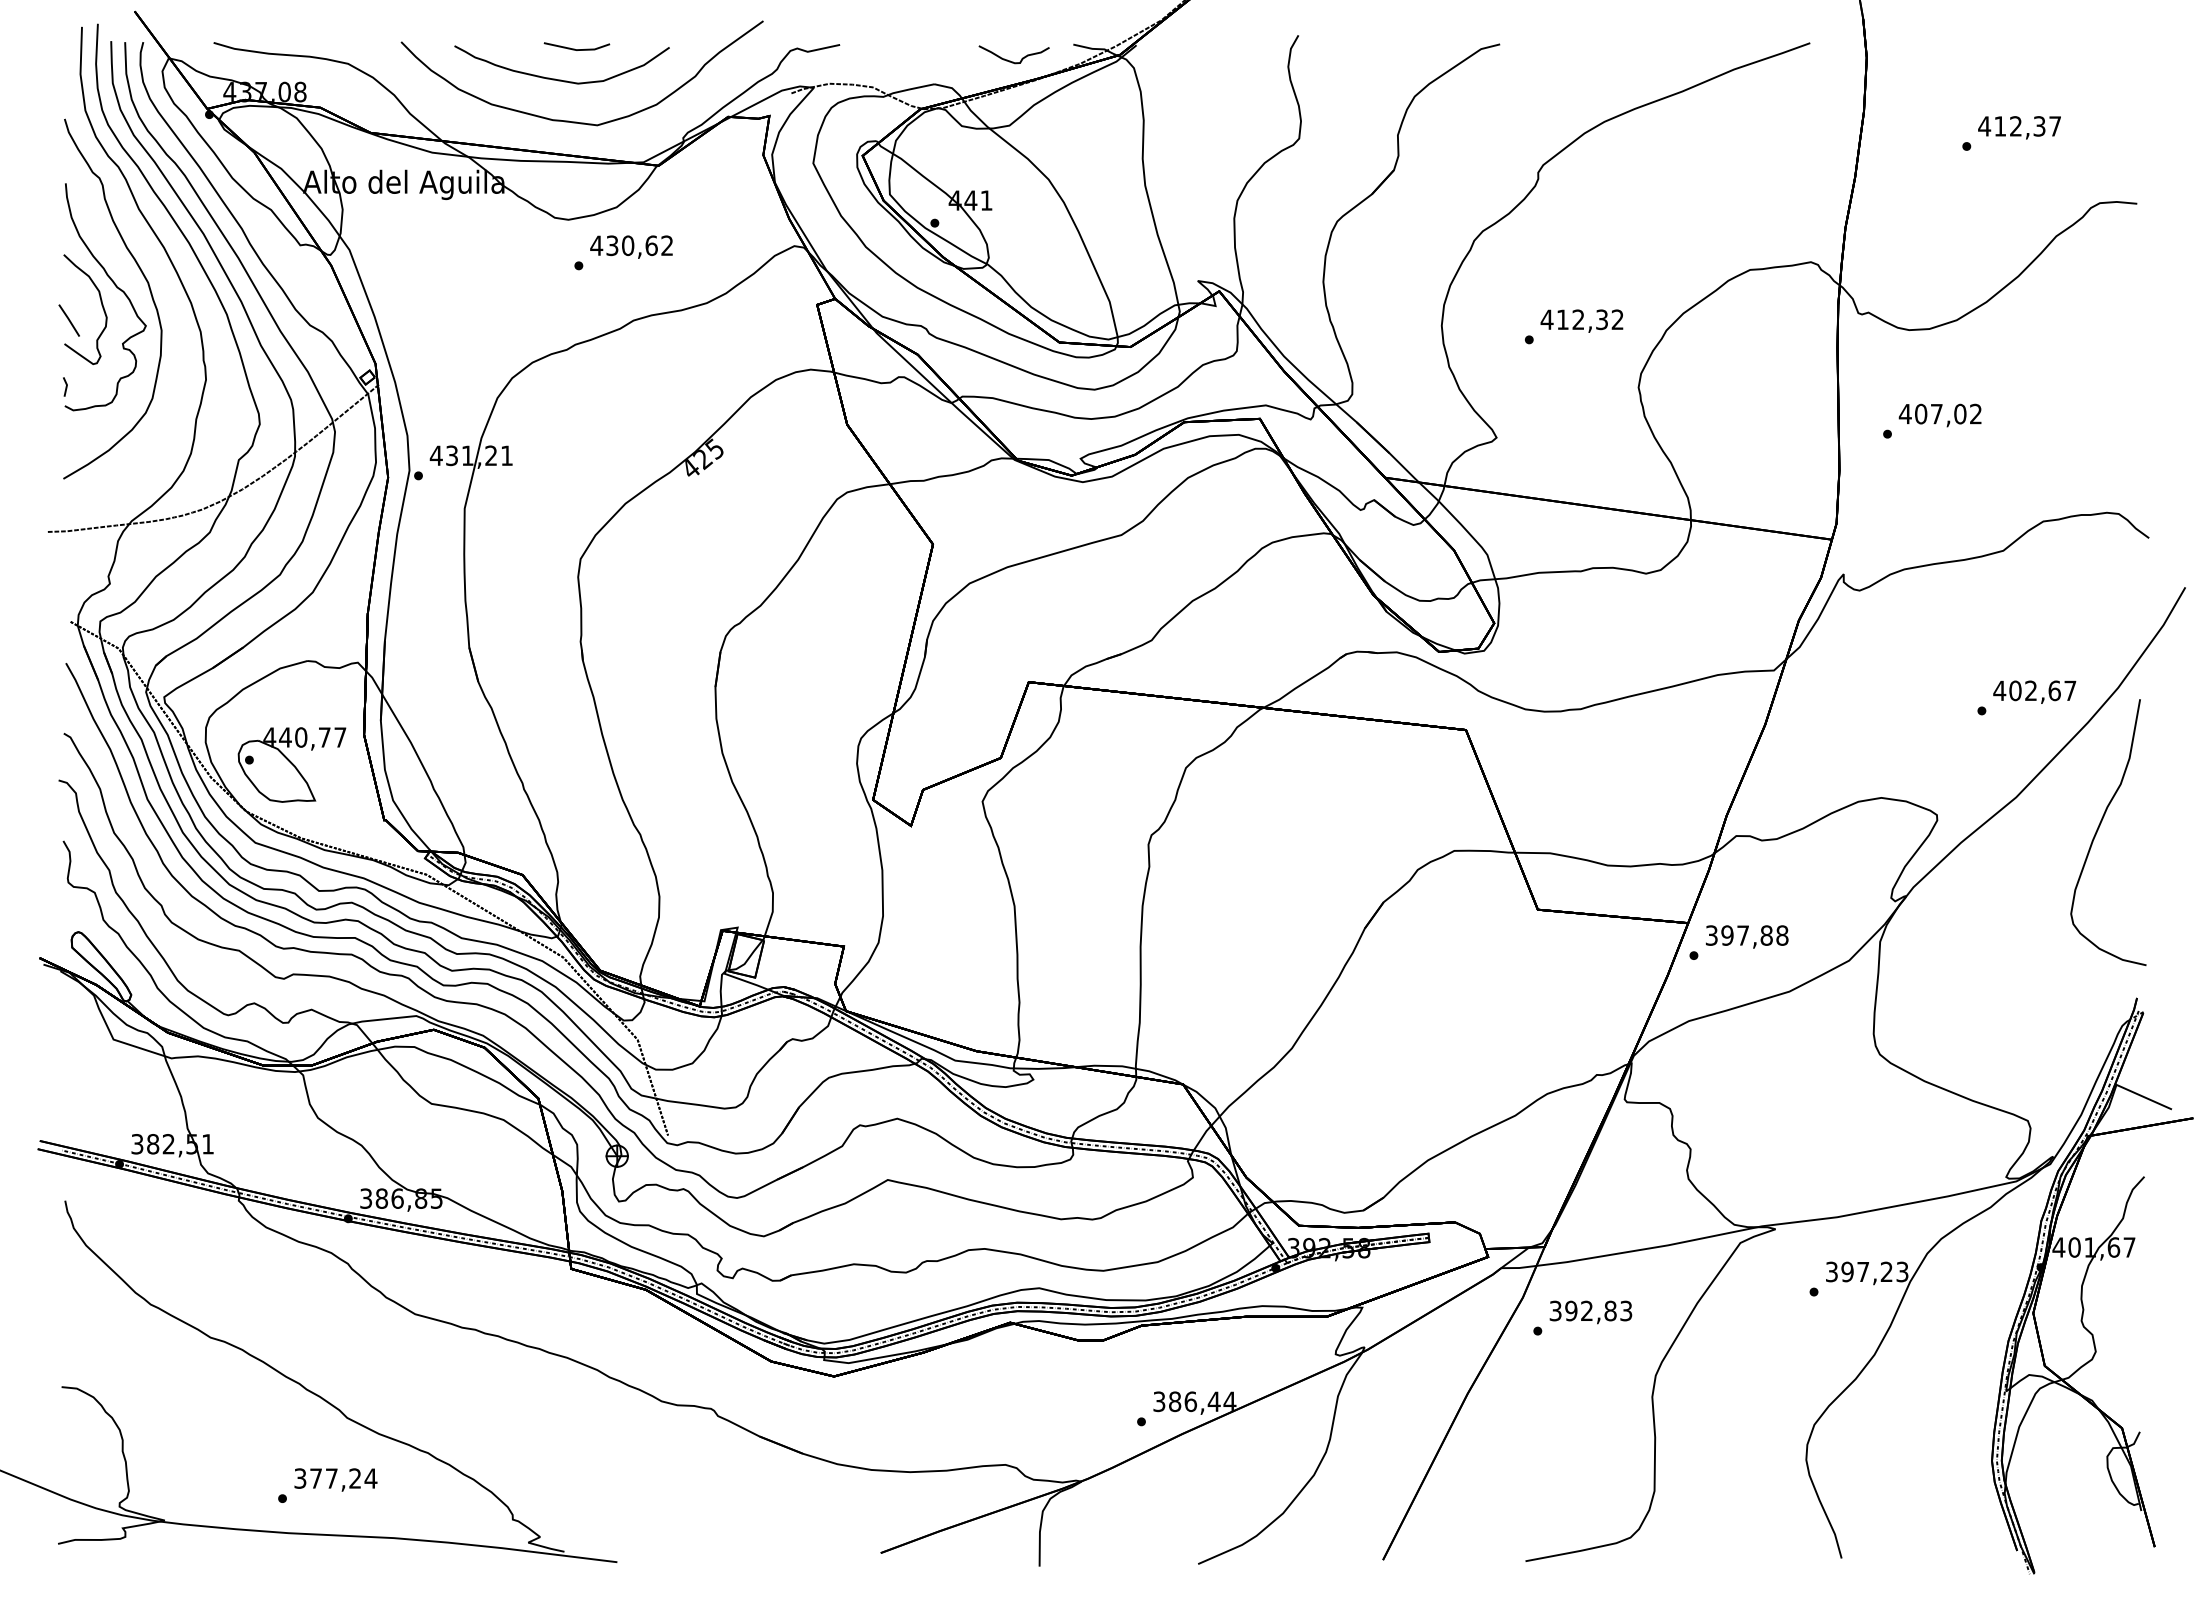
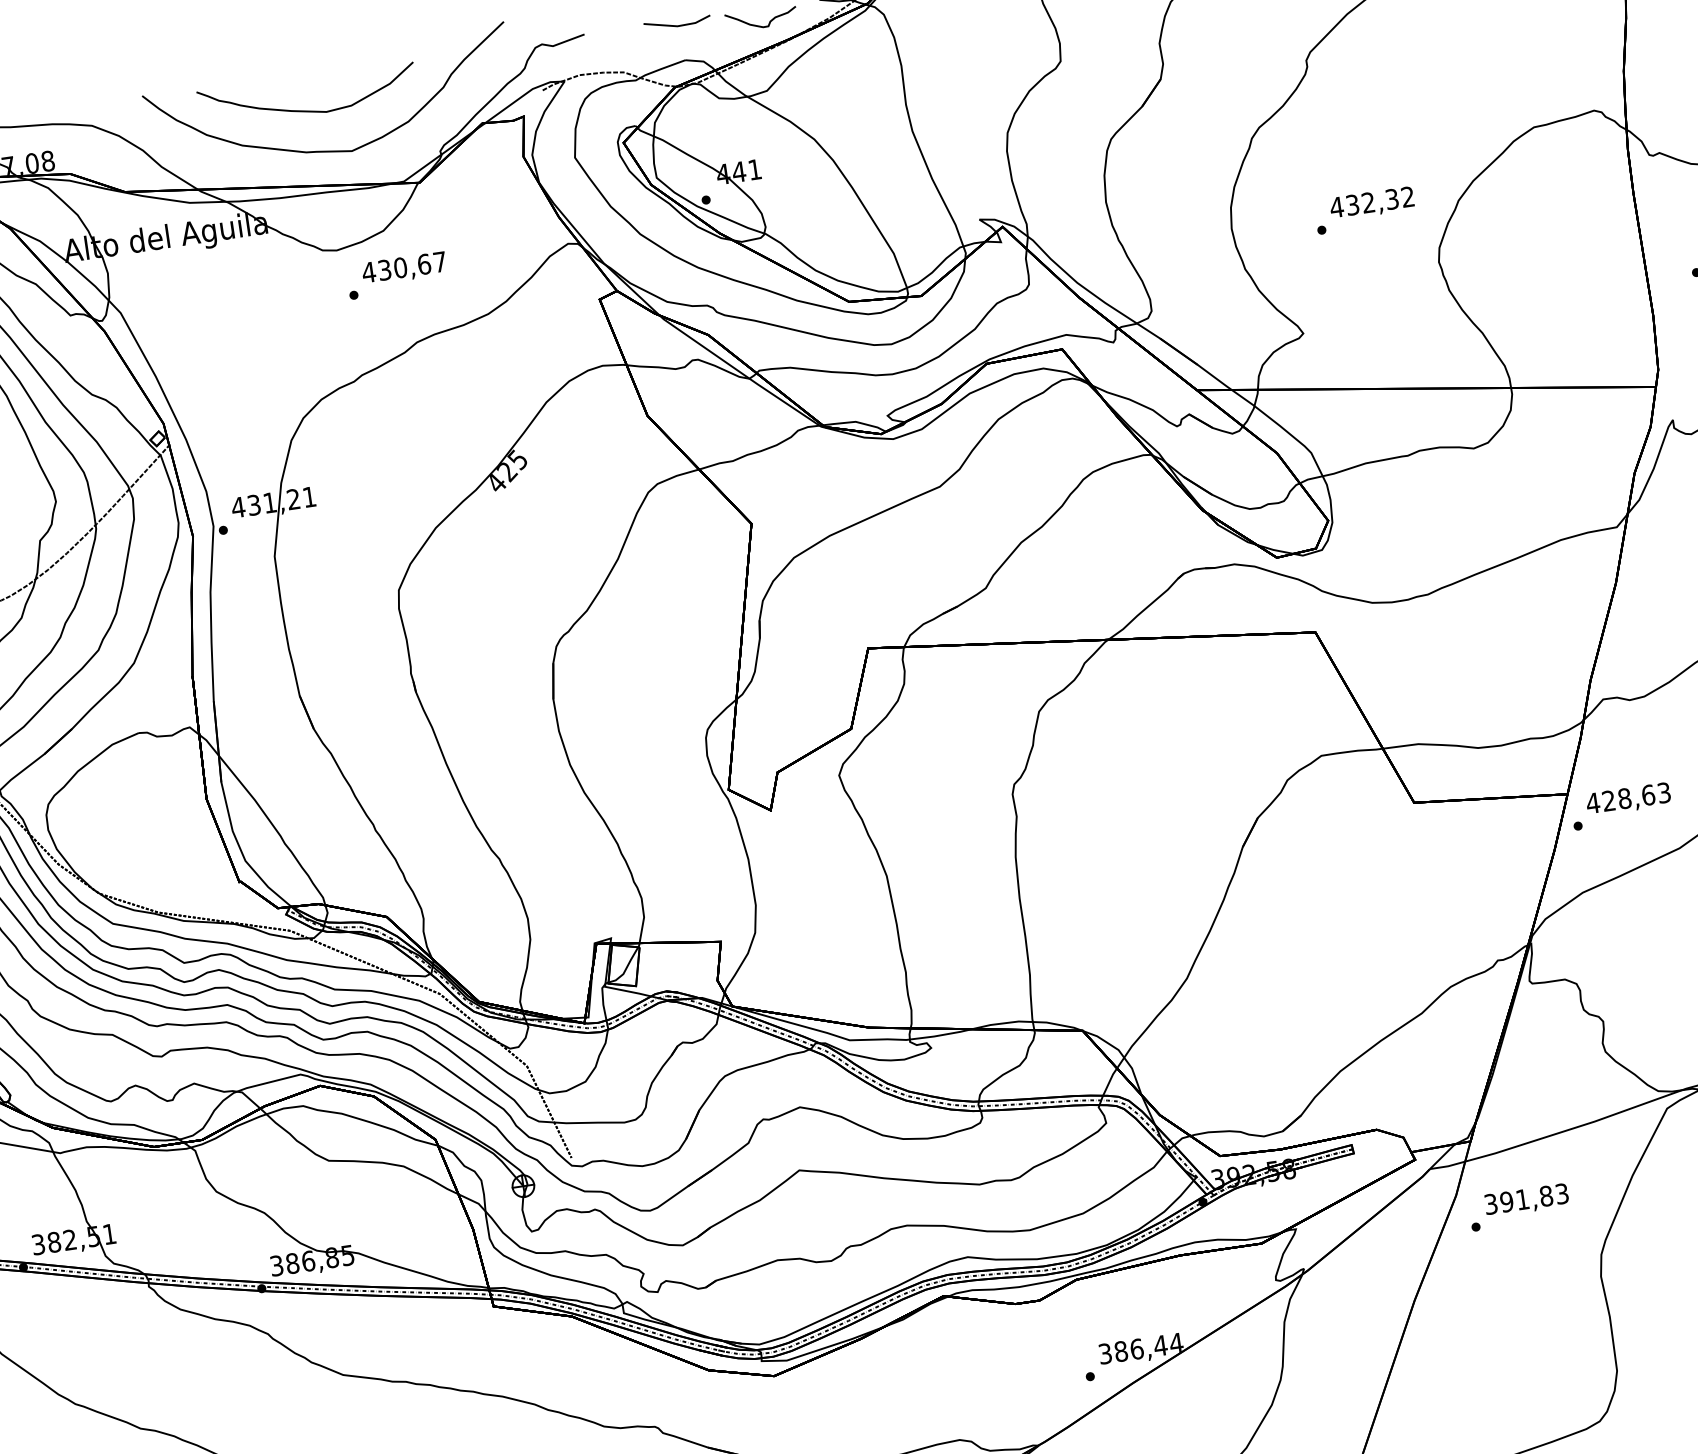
line: (574, 48) -> (675, 24), moved
text: (667, 245) -> (440, 261), 430,62 -> 430,67
text: (1562, 319) -> (1352, 204), 412,32 -> 432,32
part: (291, 764) -> (137, 839), removed
text: (1746, 935) -> (1628, 798), 397,88 -> 428,63
text: (1586, 1310) -> (1522, 1199), 392,83 -> 391,83

